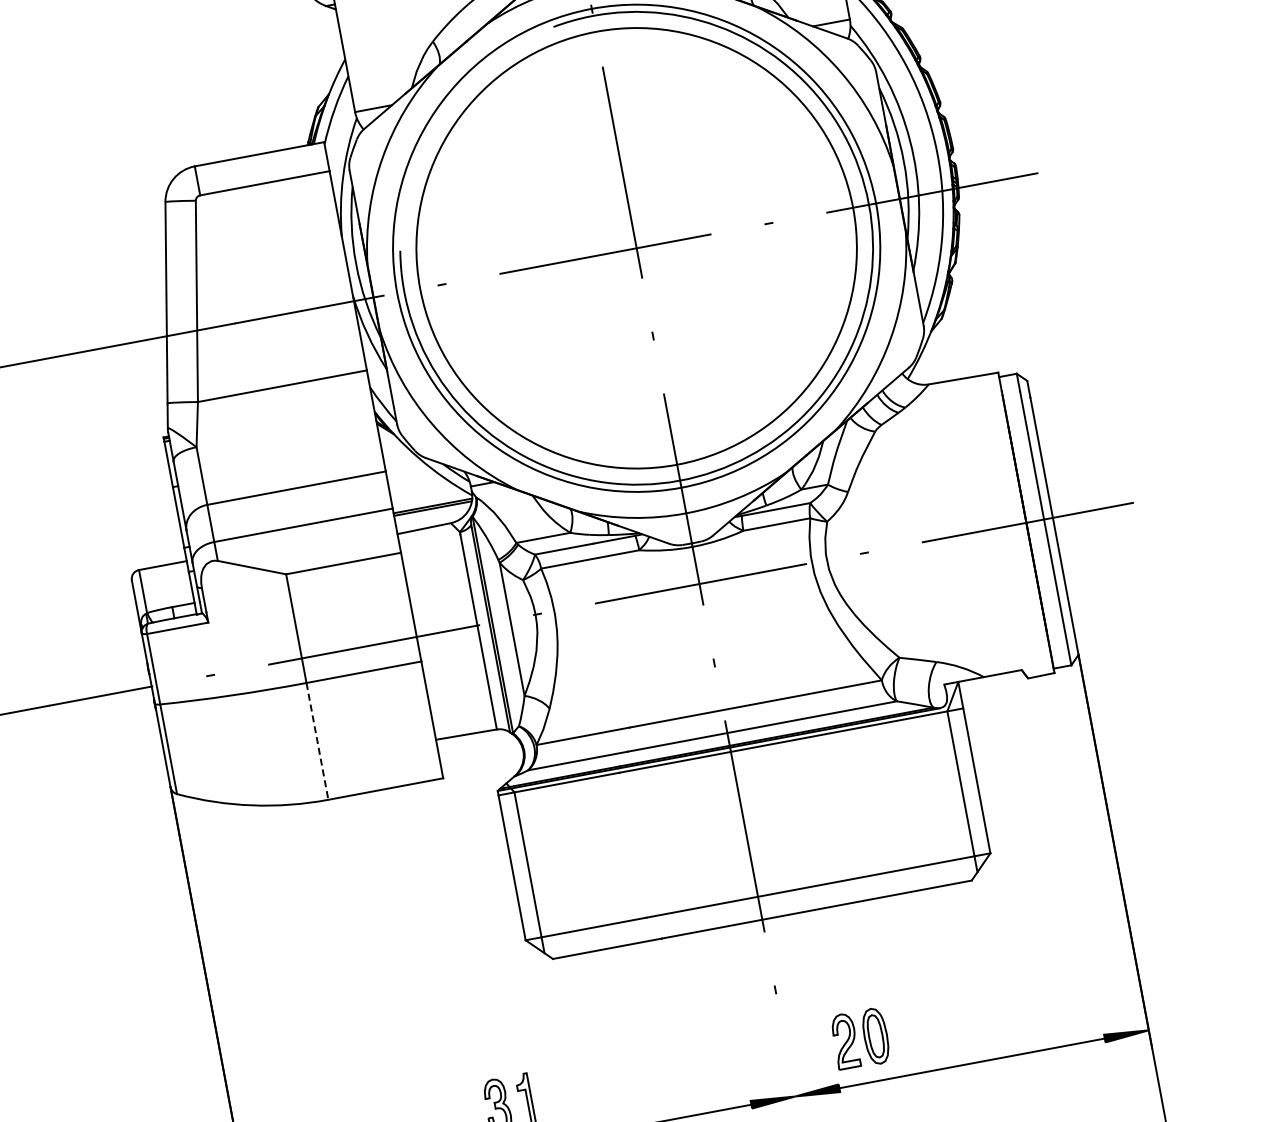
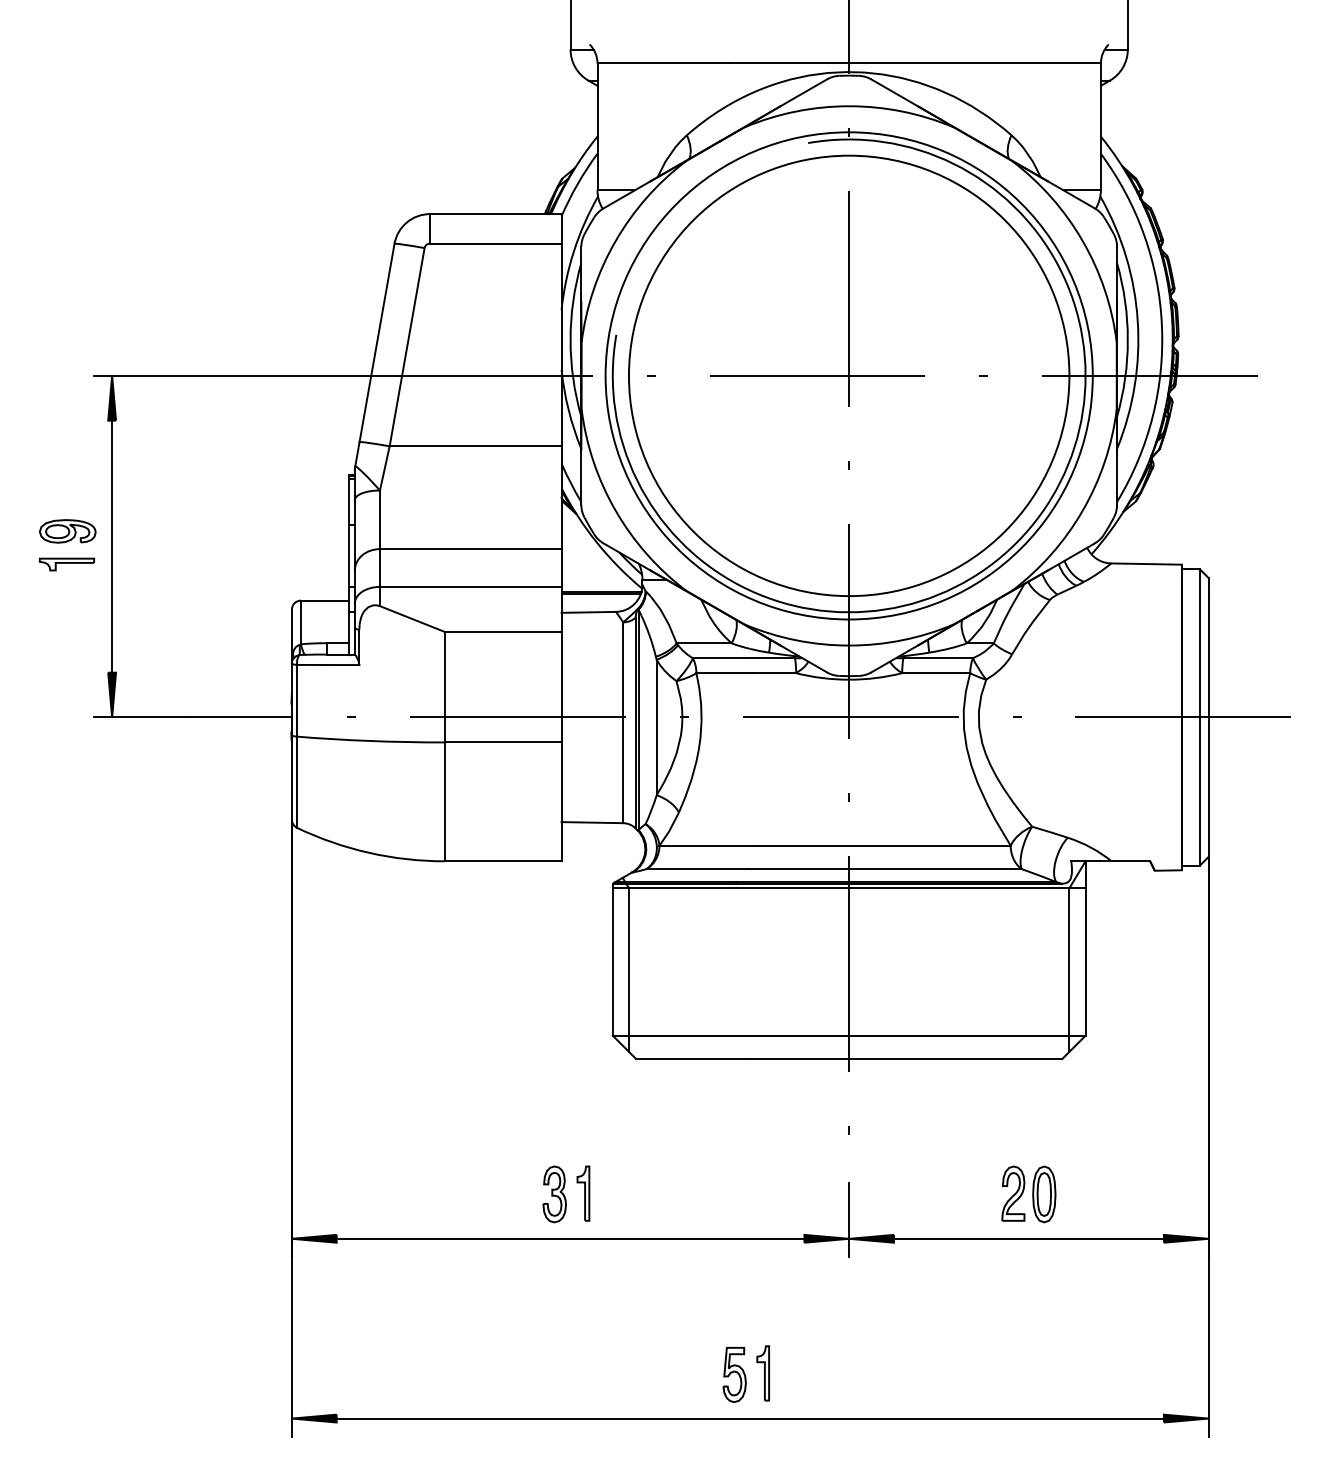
line: (317, 742) -> (444, 802), dashed -> solid
part: (860, 1039) -> (1028, 1194), moved
line: (792, 1077) -> (849, 1219), added

